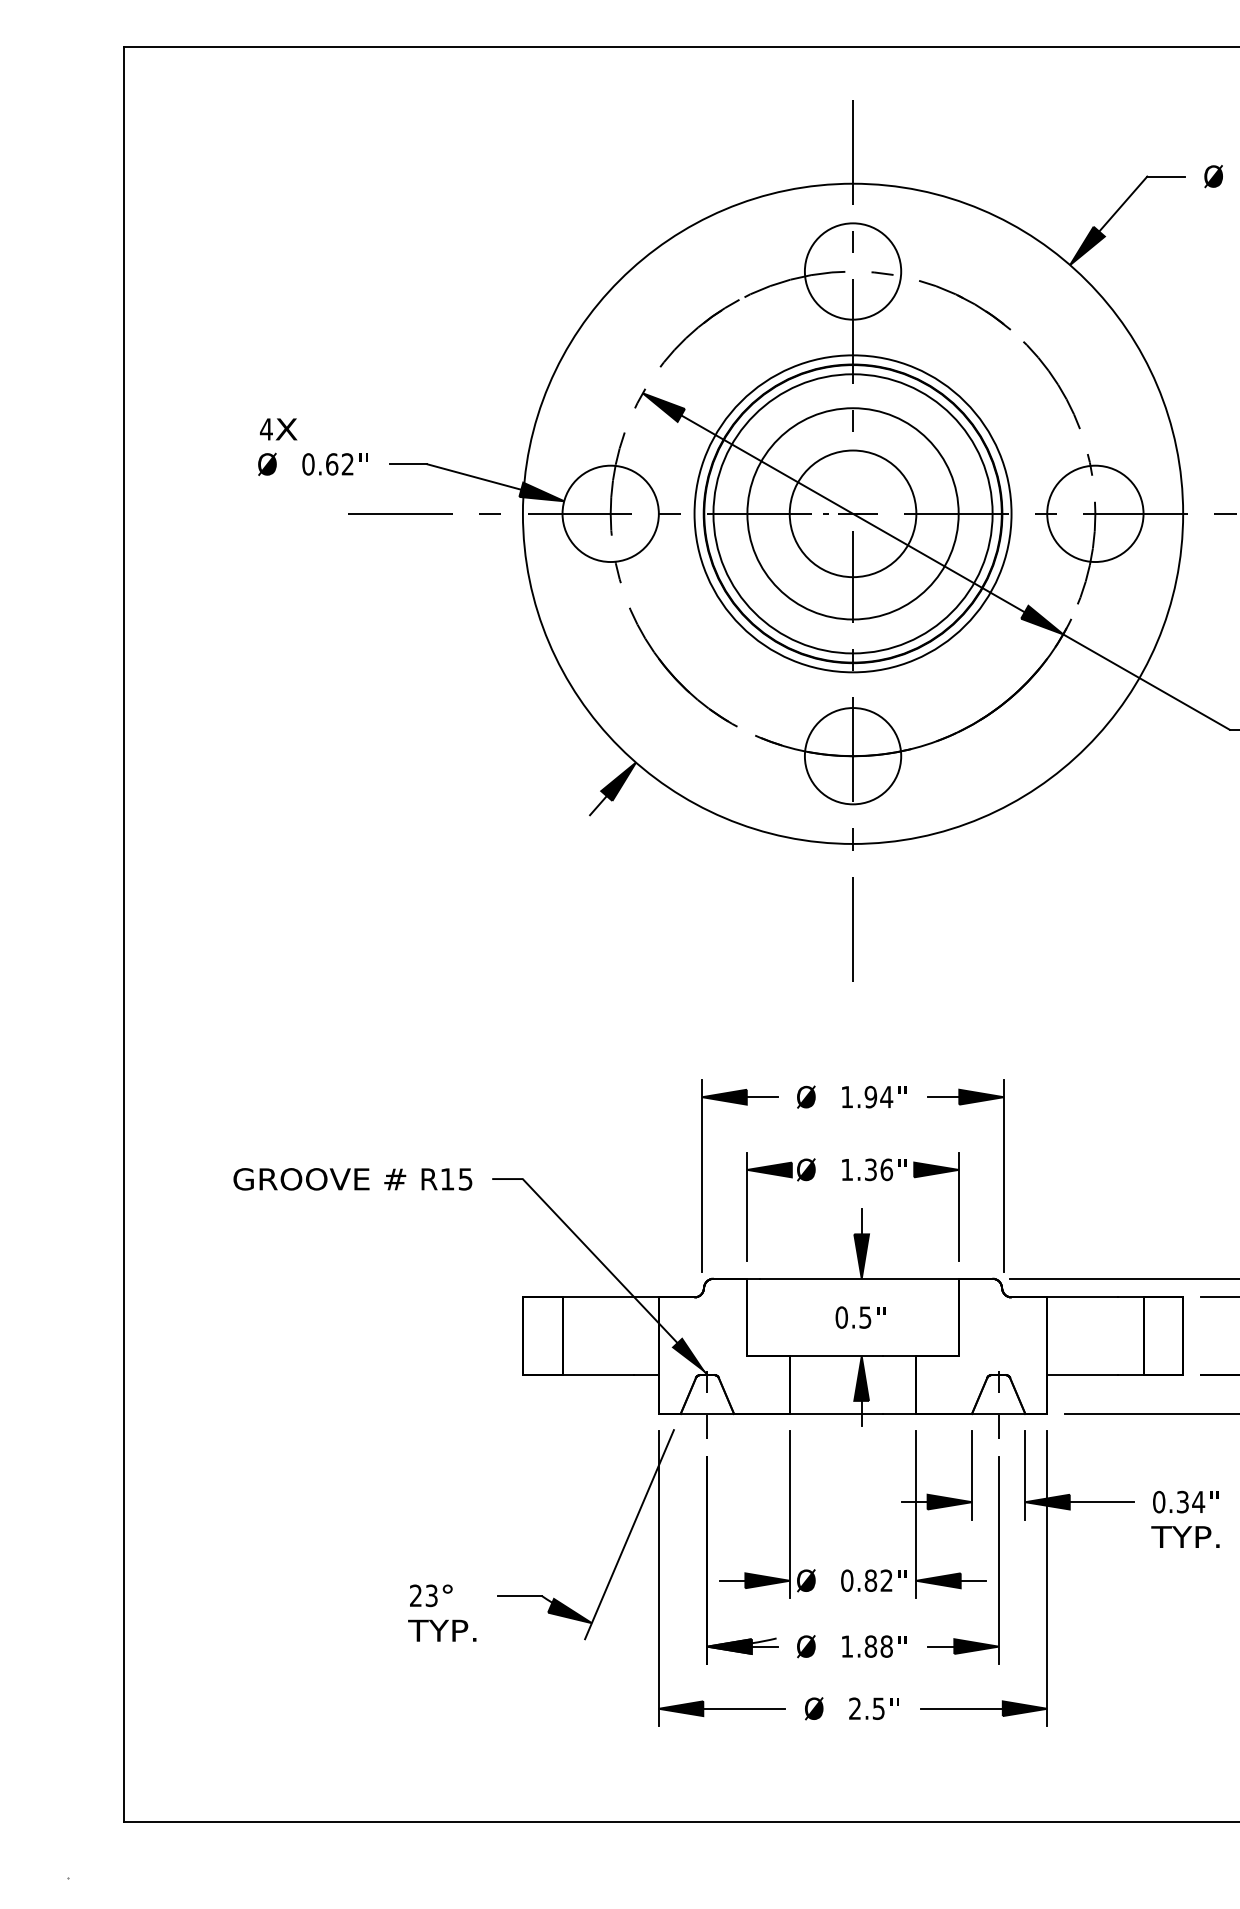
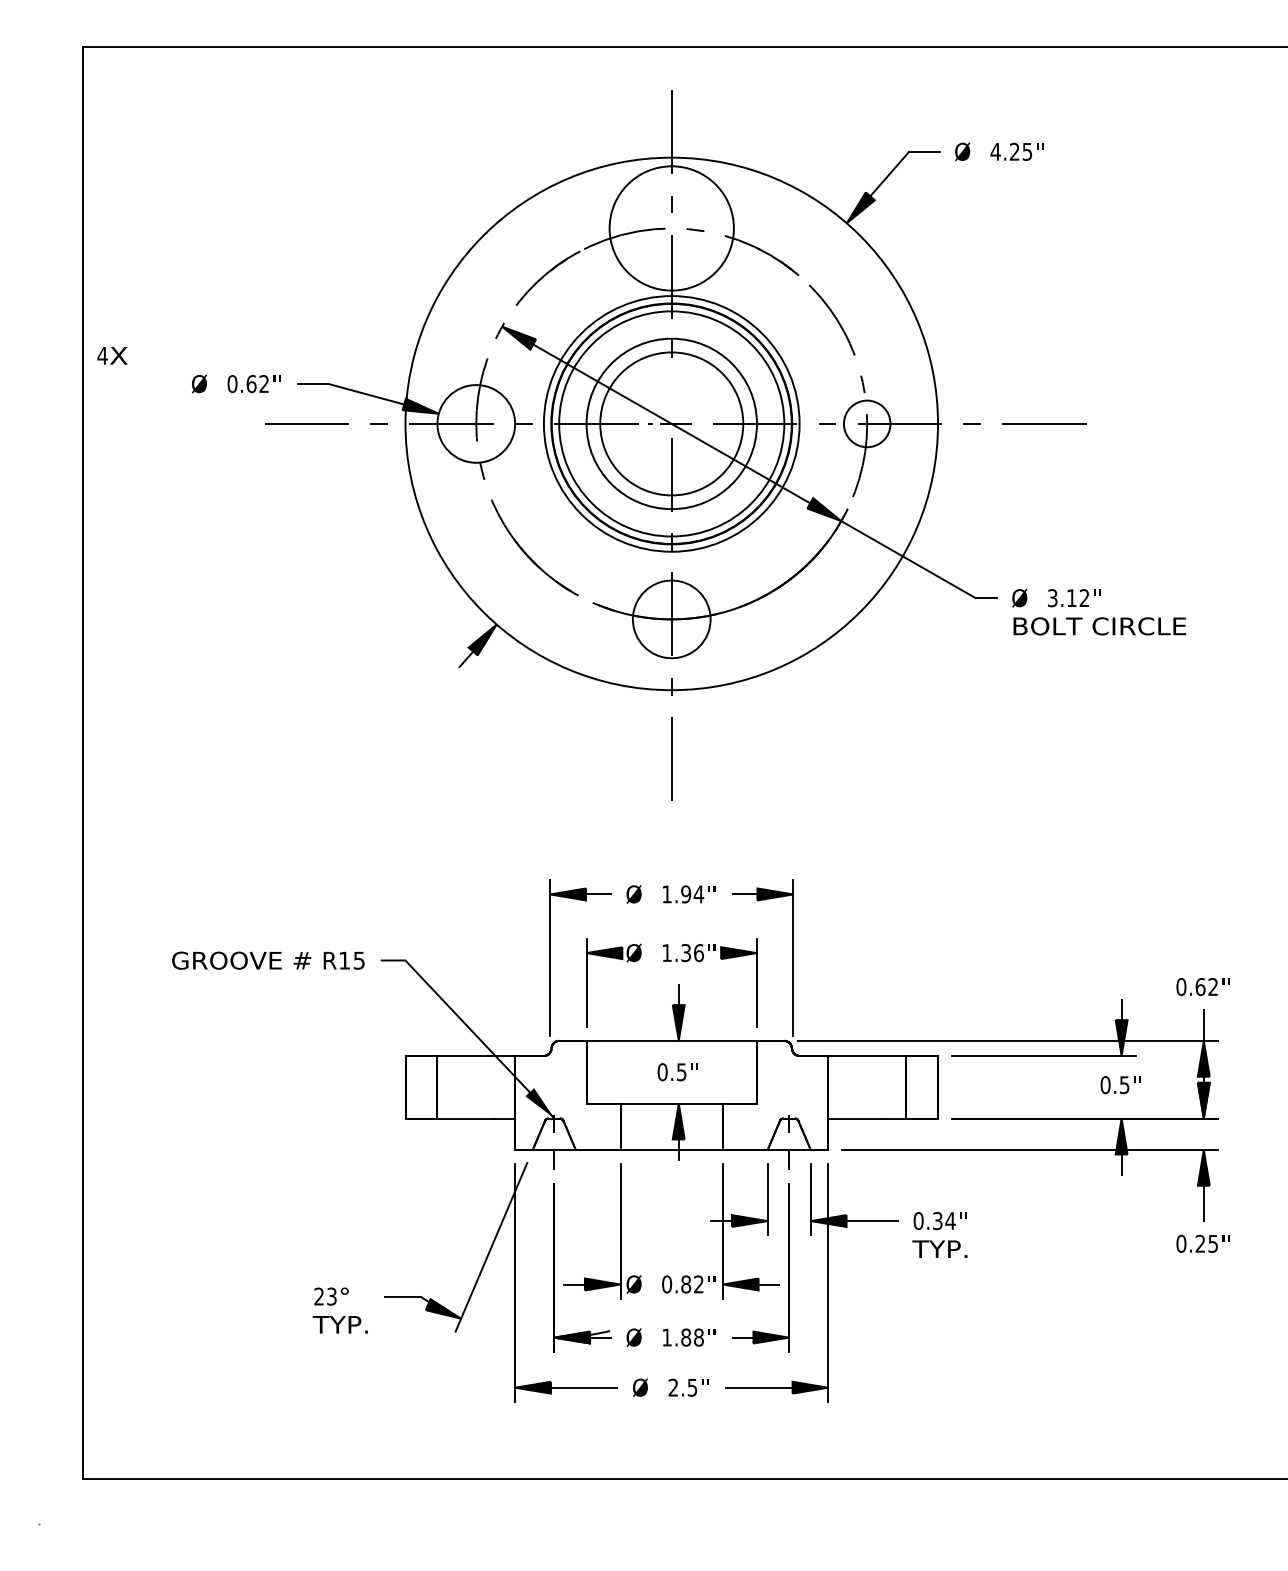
circle: (852, 271) -> (671, 228), size x1.6
text: (278, 429) -> (112, 355), moved
circle: (852, 513) -> (671, 423), size x1.4
circle: (1095, 513) -> (867, 423), size x0.6

